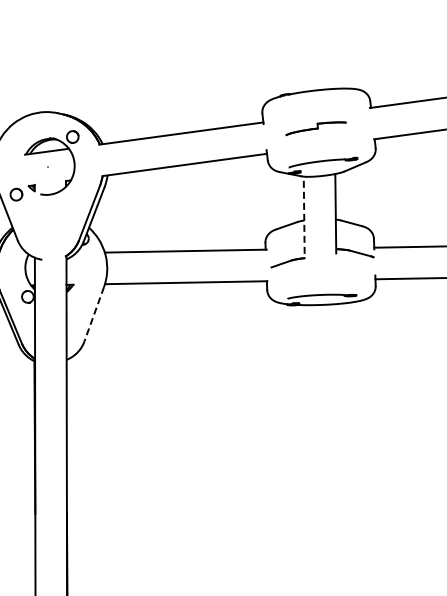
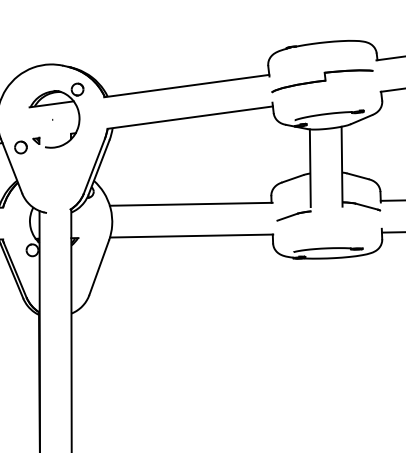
part: (315, 128) -> (321, 80), size x1.67
line: (304, 215) -> (310, 168), dashed -> solid
line: (94, 314) -> (99, 268), dashed -> solid

